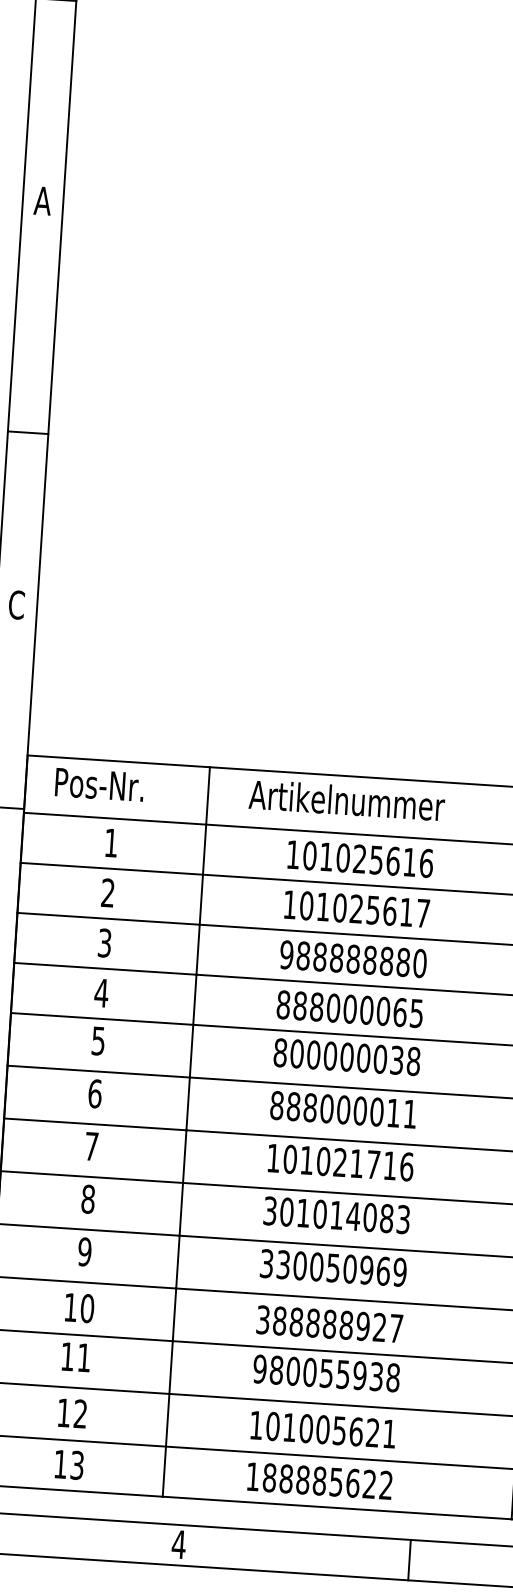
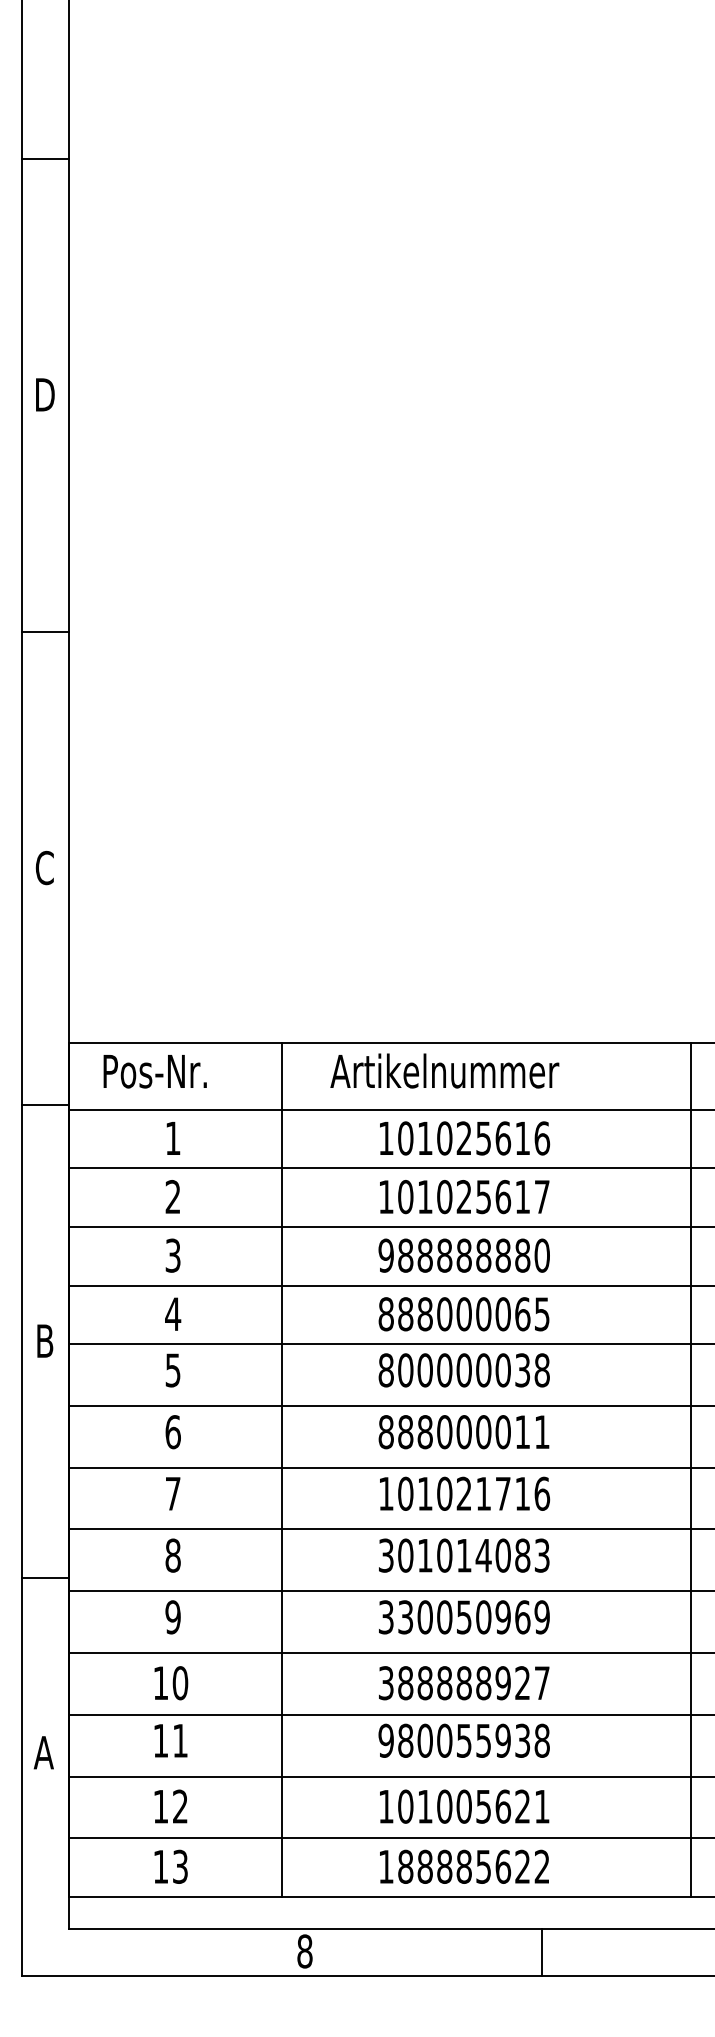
text: (42, 200) -> (44, 394), A -> D
line: (27, 432) -> (44, 632), moved
text: (178, 1544) -> (304, 1951), 4 -> 8
line: (409, 1559) -> (541, 1951), moved

